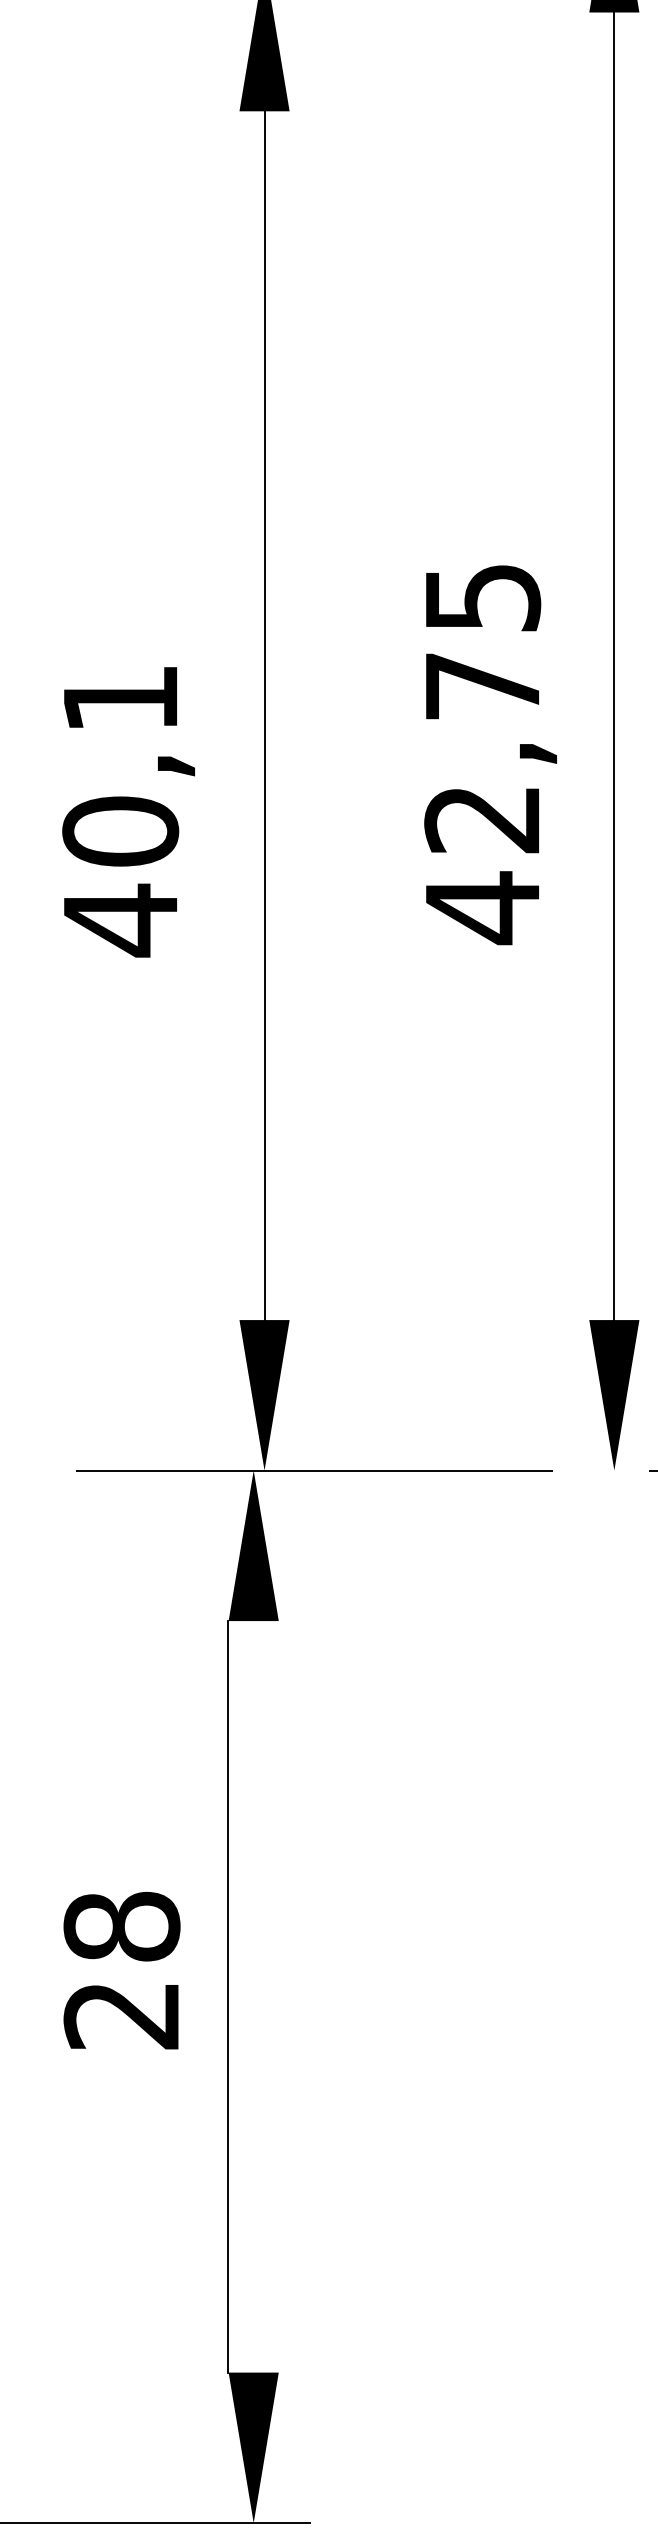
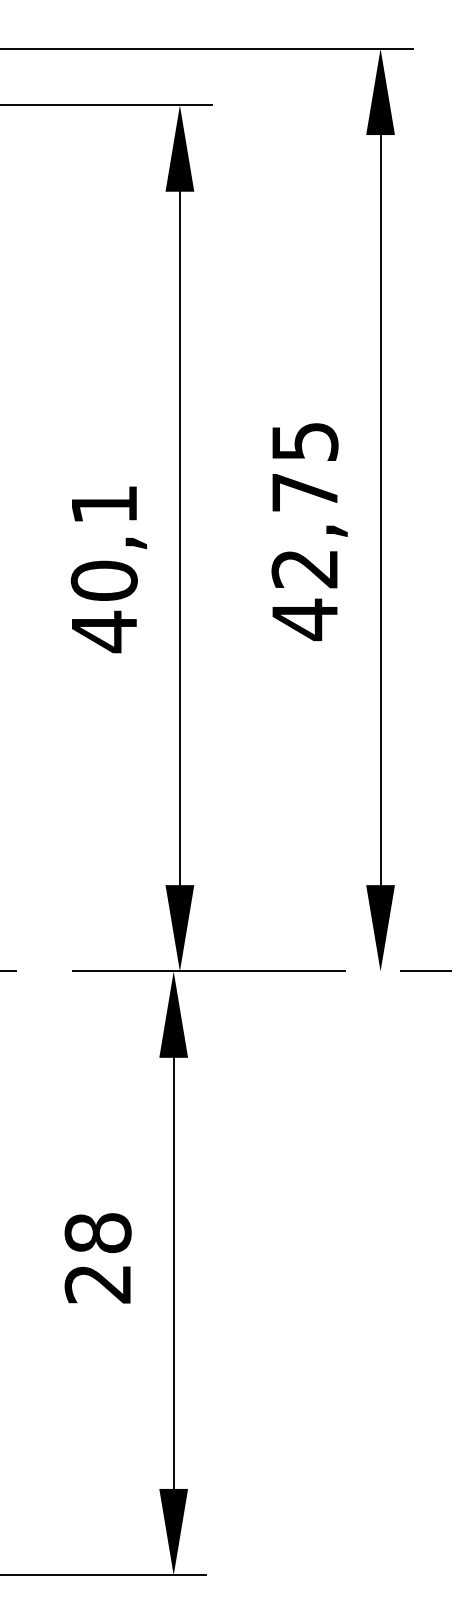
text: (490, 754) -> (309, 531), moved
text: (127, 811) -> (108, 569), moved
line: (227, 1995) -> (173, 1272), moved

